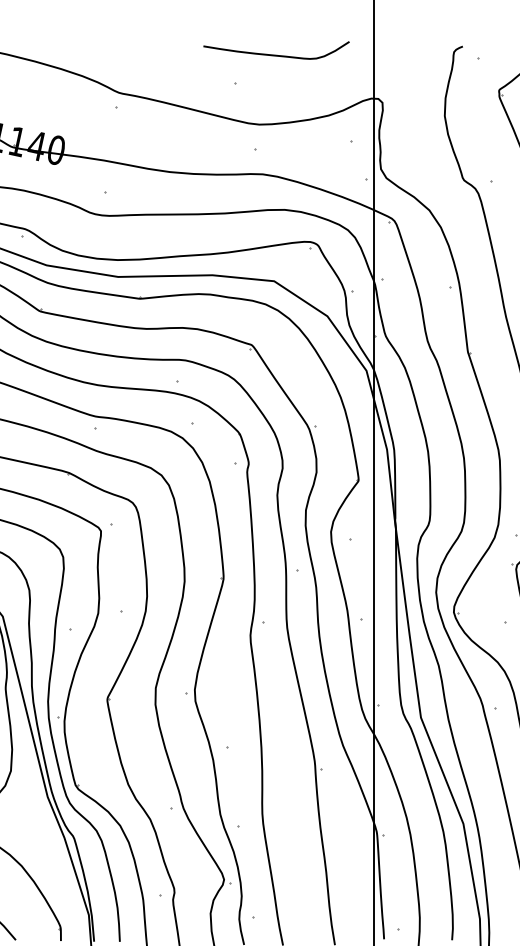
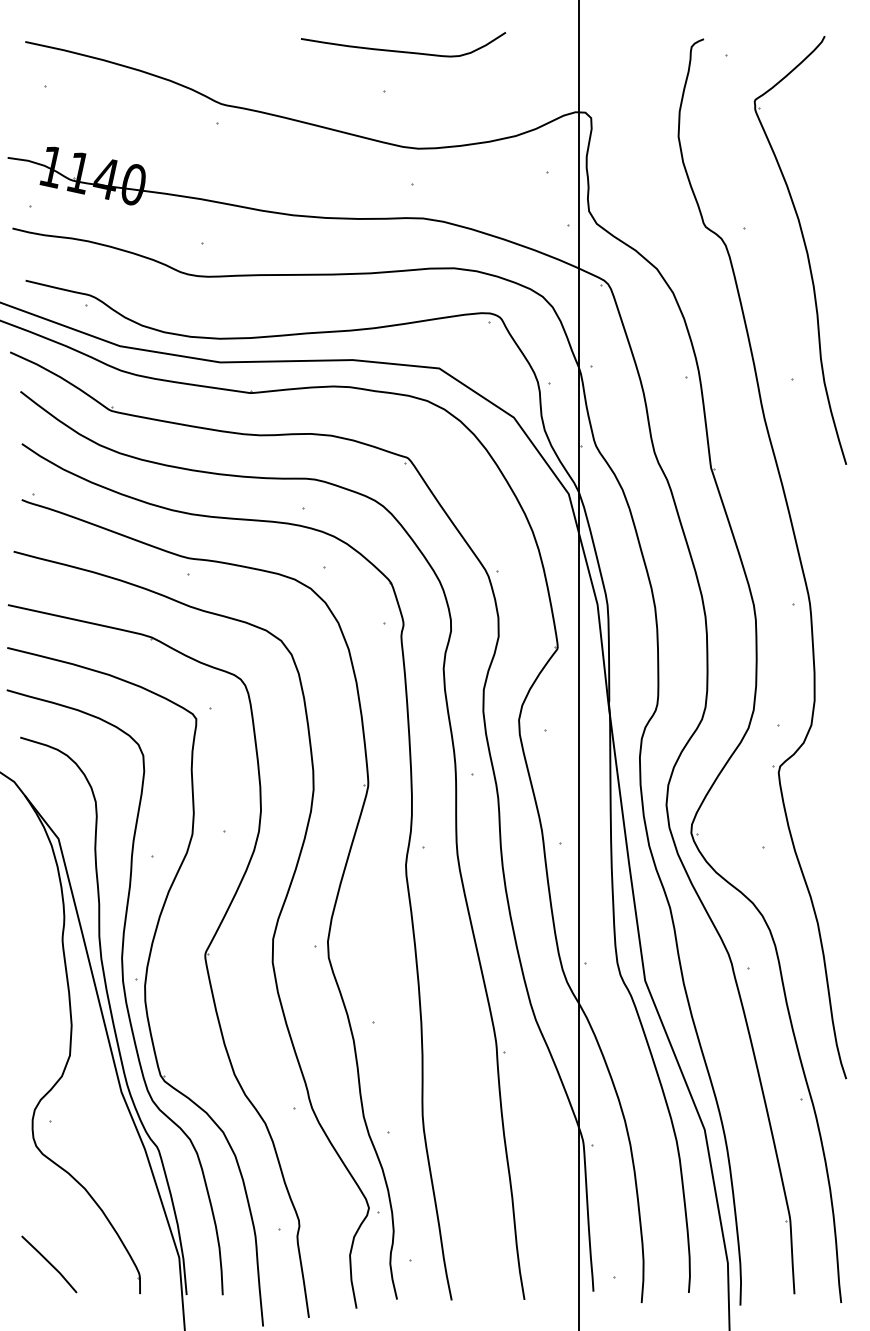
curve: (274, 54) -> (400, 50), moved

